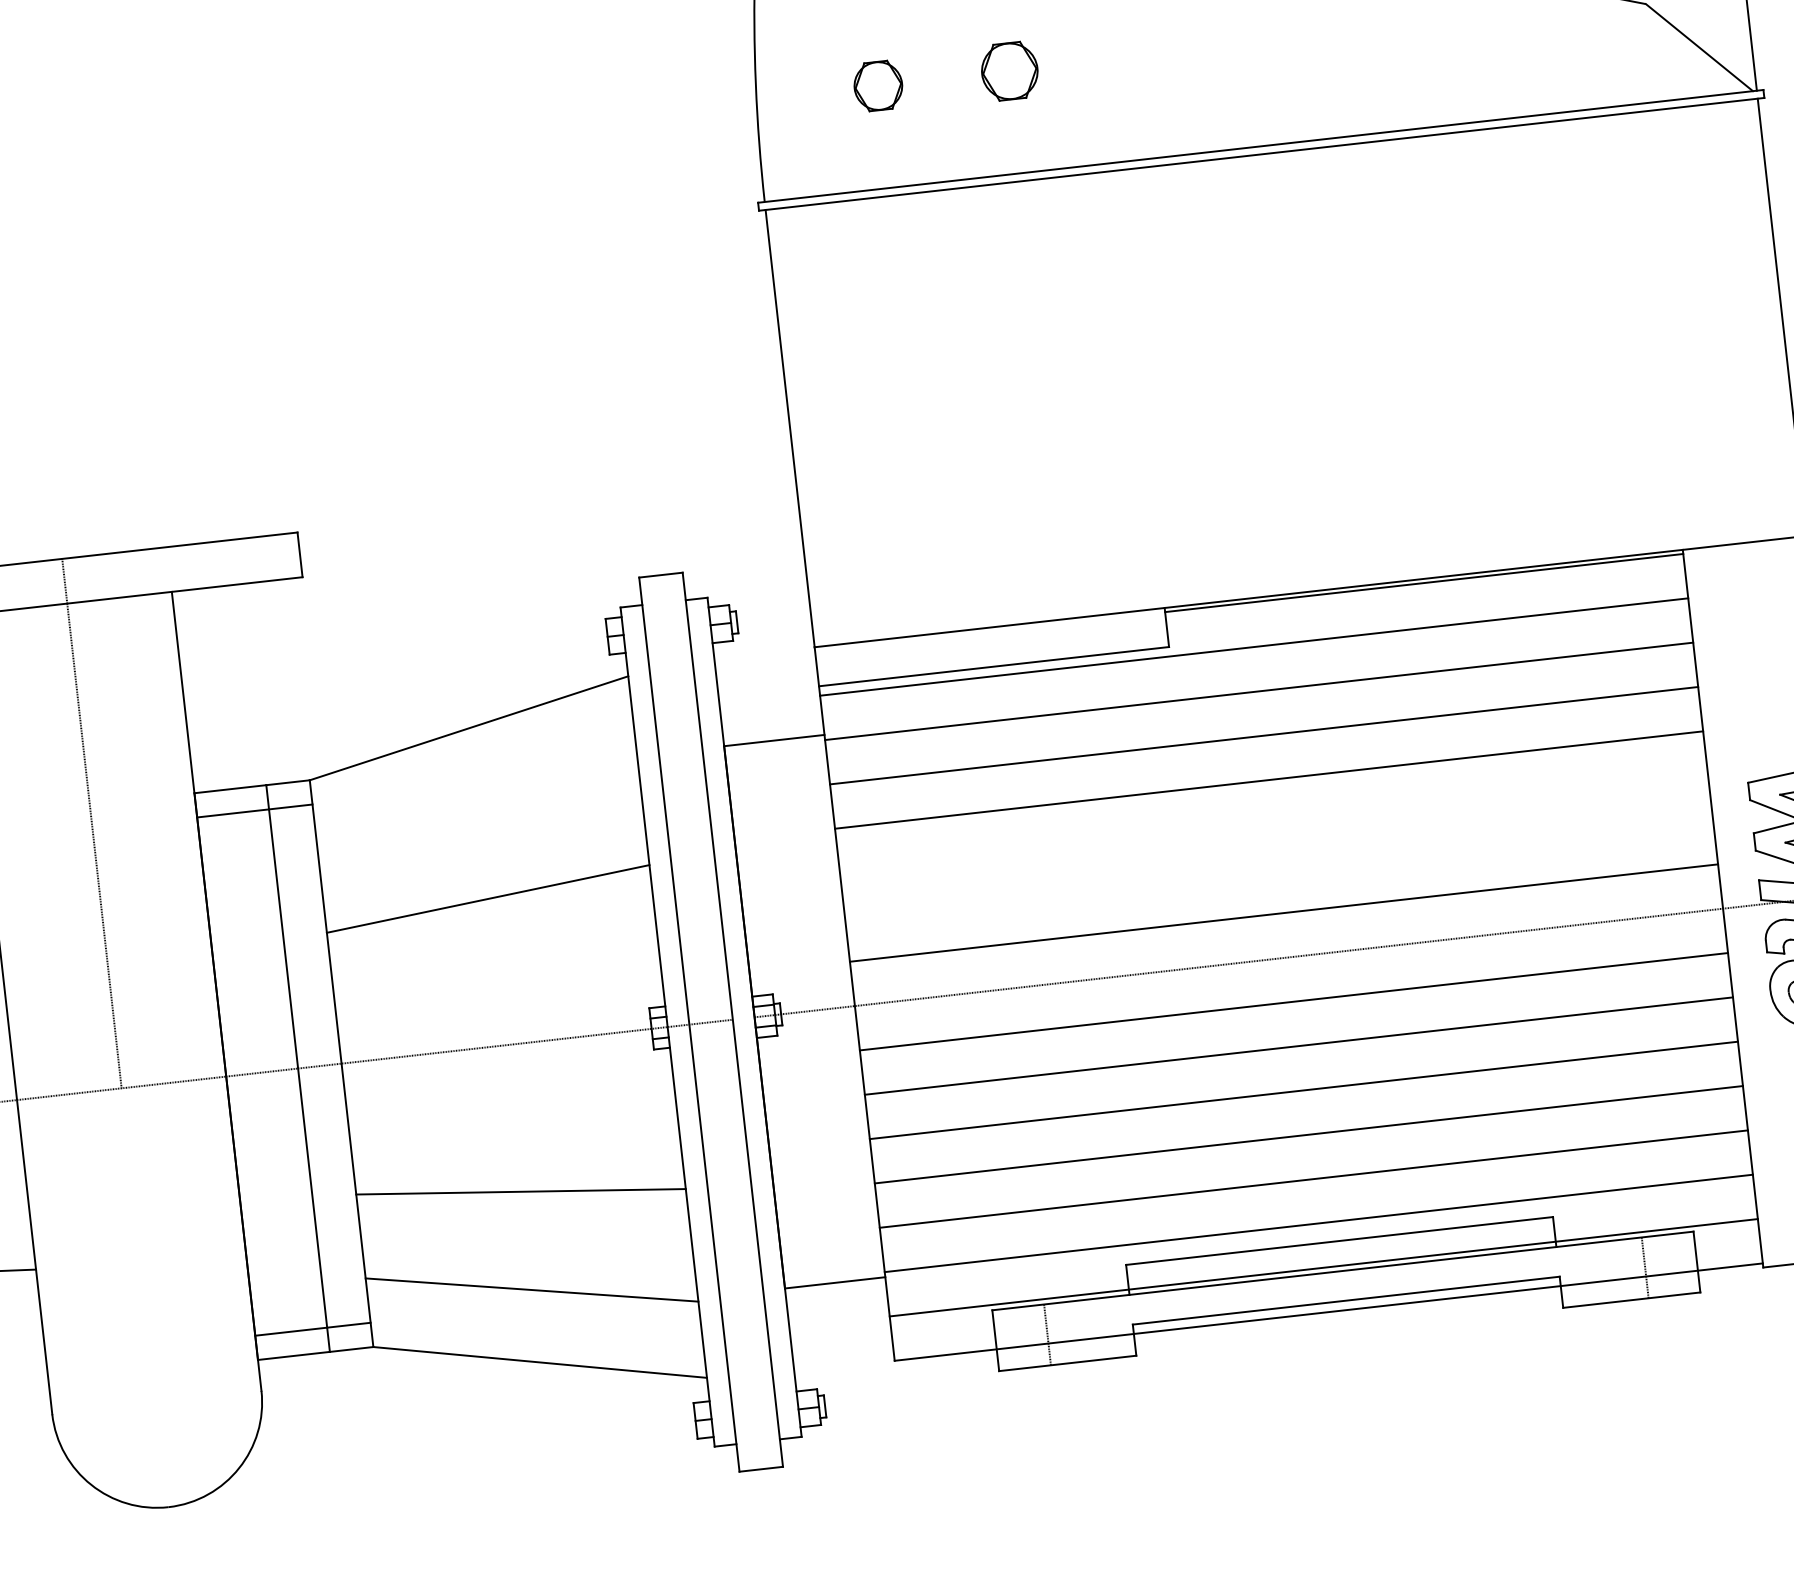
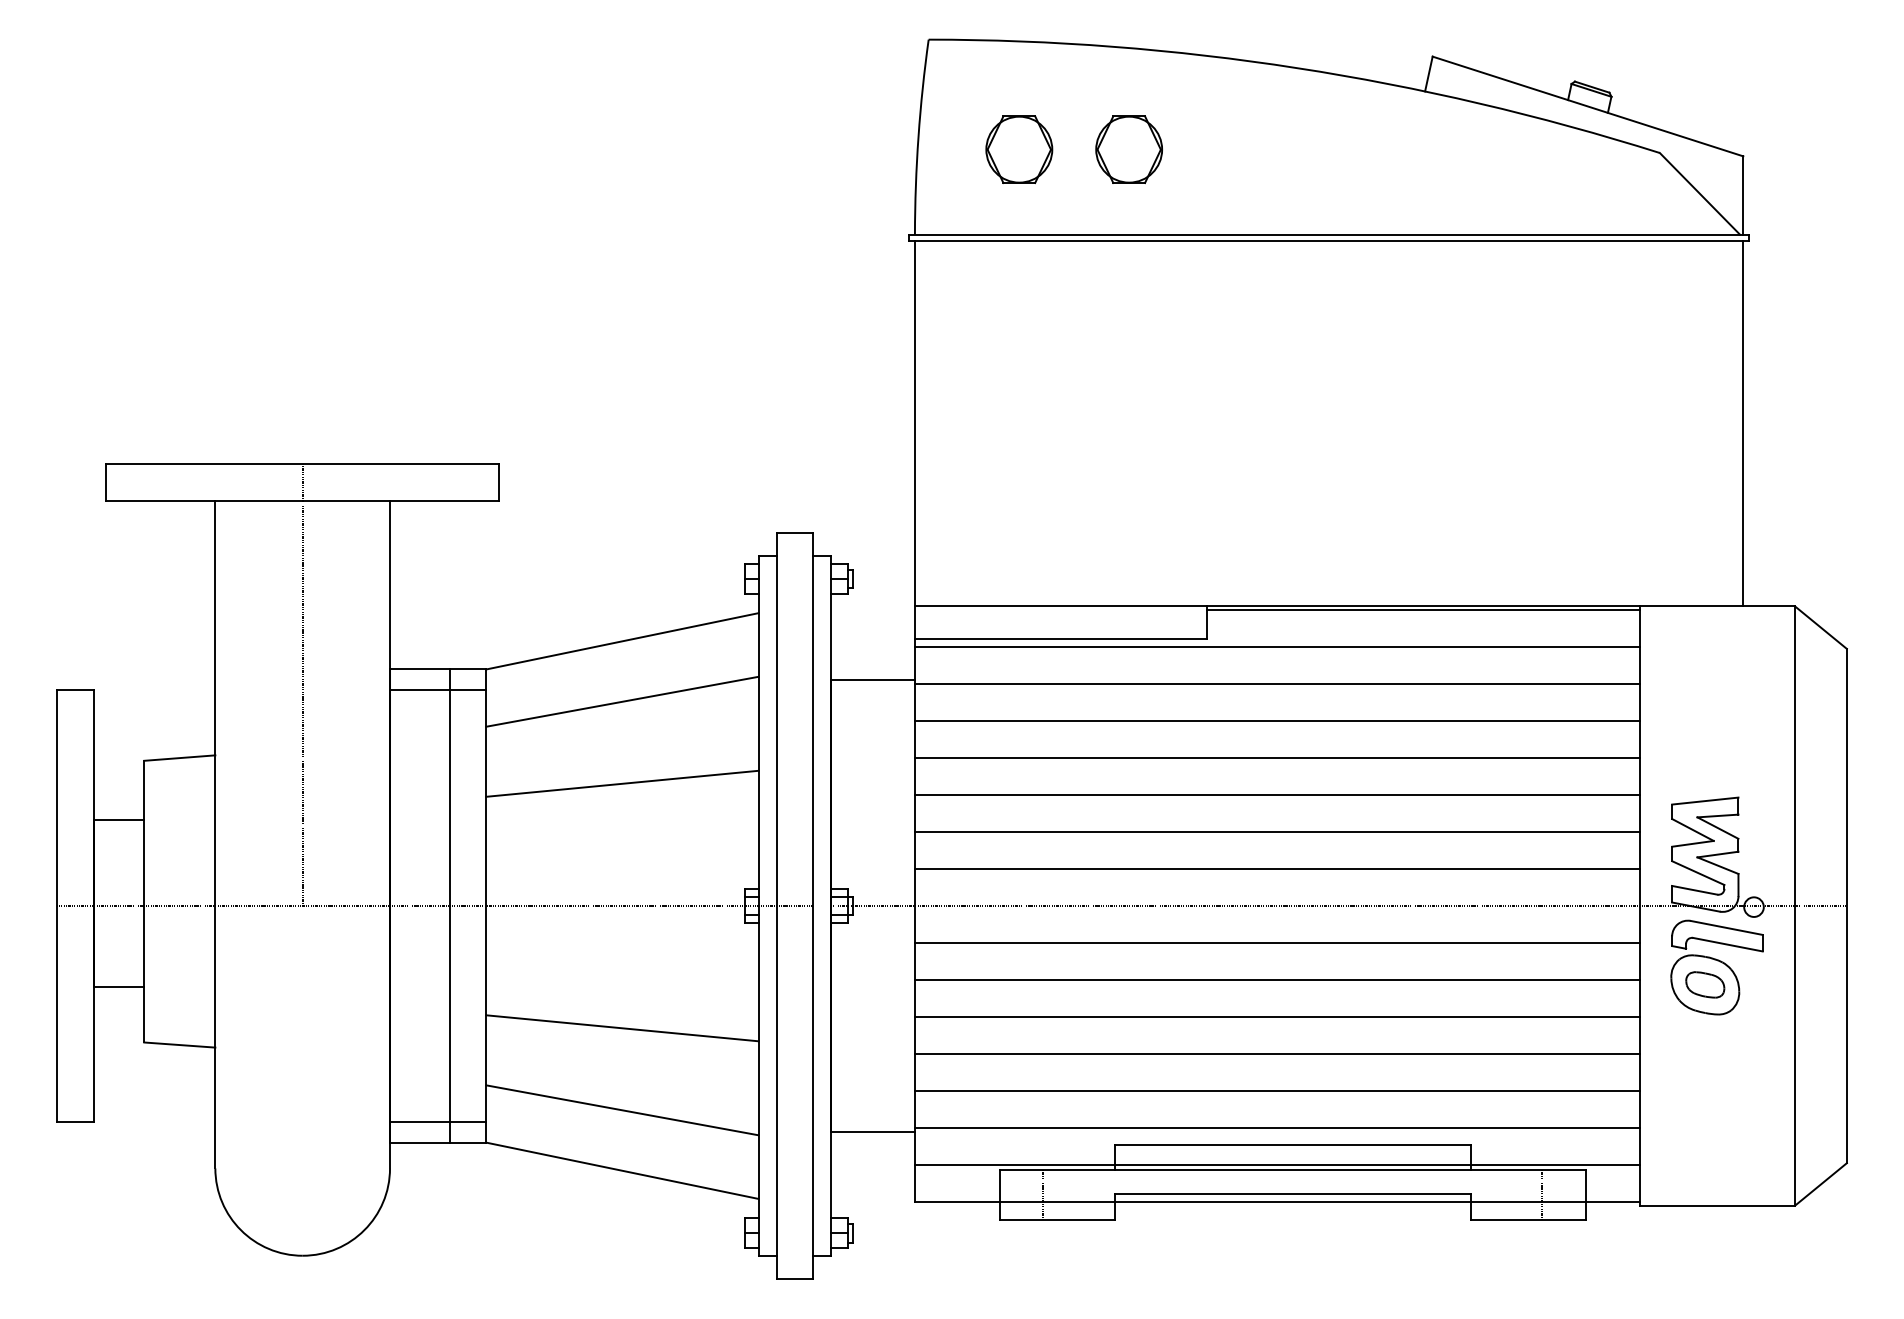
part: (1009, 71) -> (1128, 149), size x1.43
part: (878, 85) -> (1019, 149), size x1.67
line: (477, 800) -> (622, 701), added
line: (1272, 823) -> (1276, 794), added
line: (1278, 869) -> (1276, 832), added

